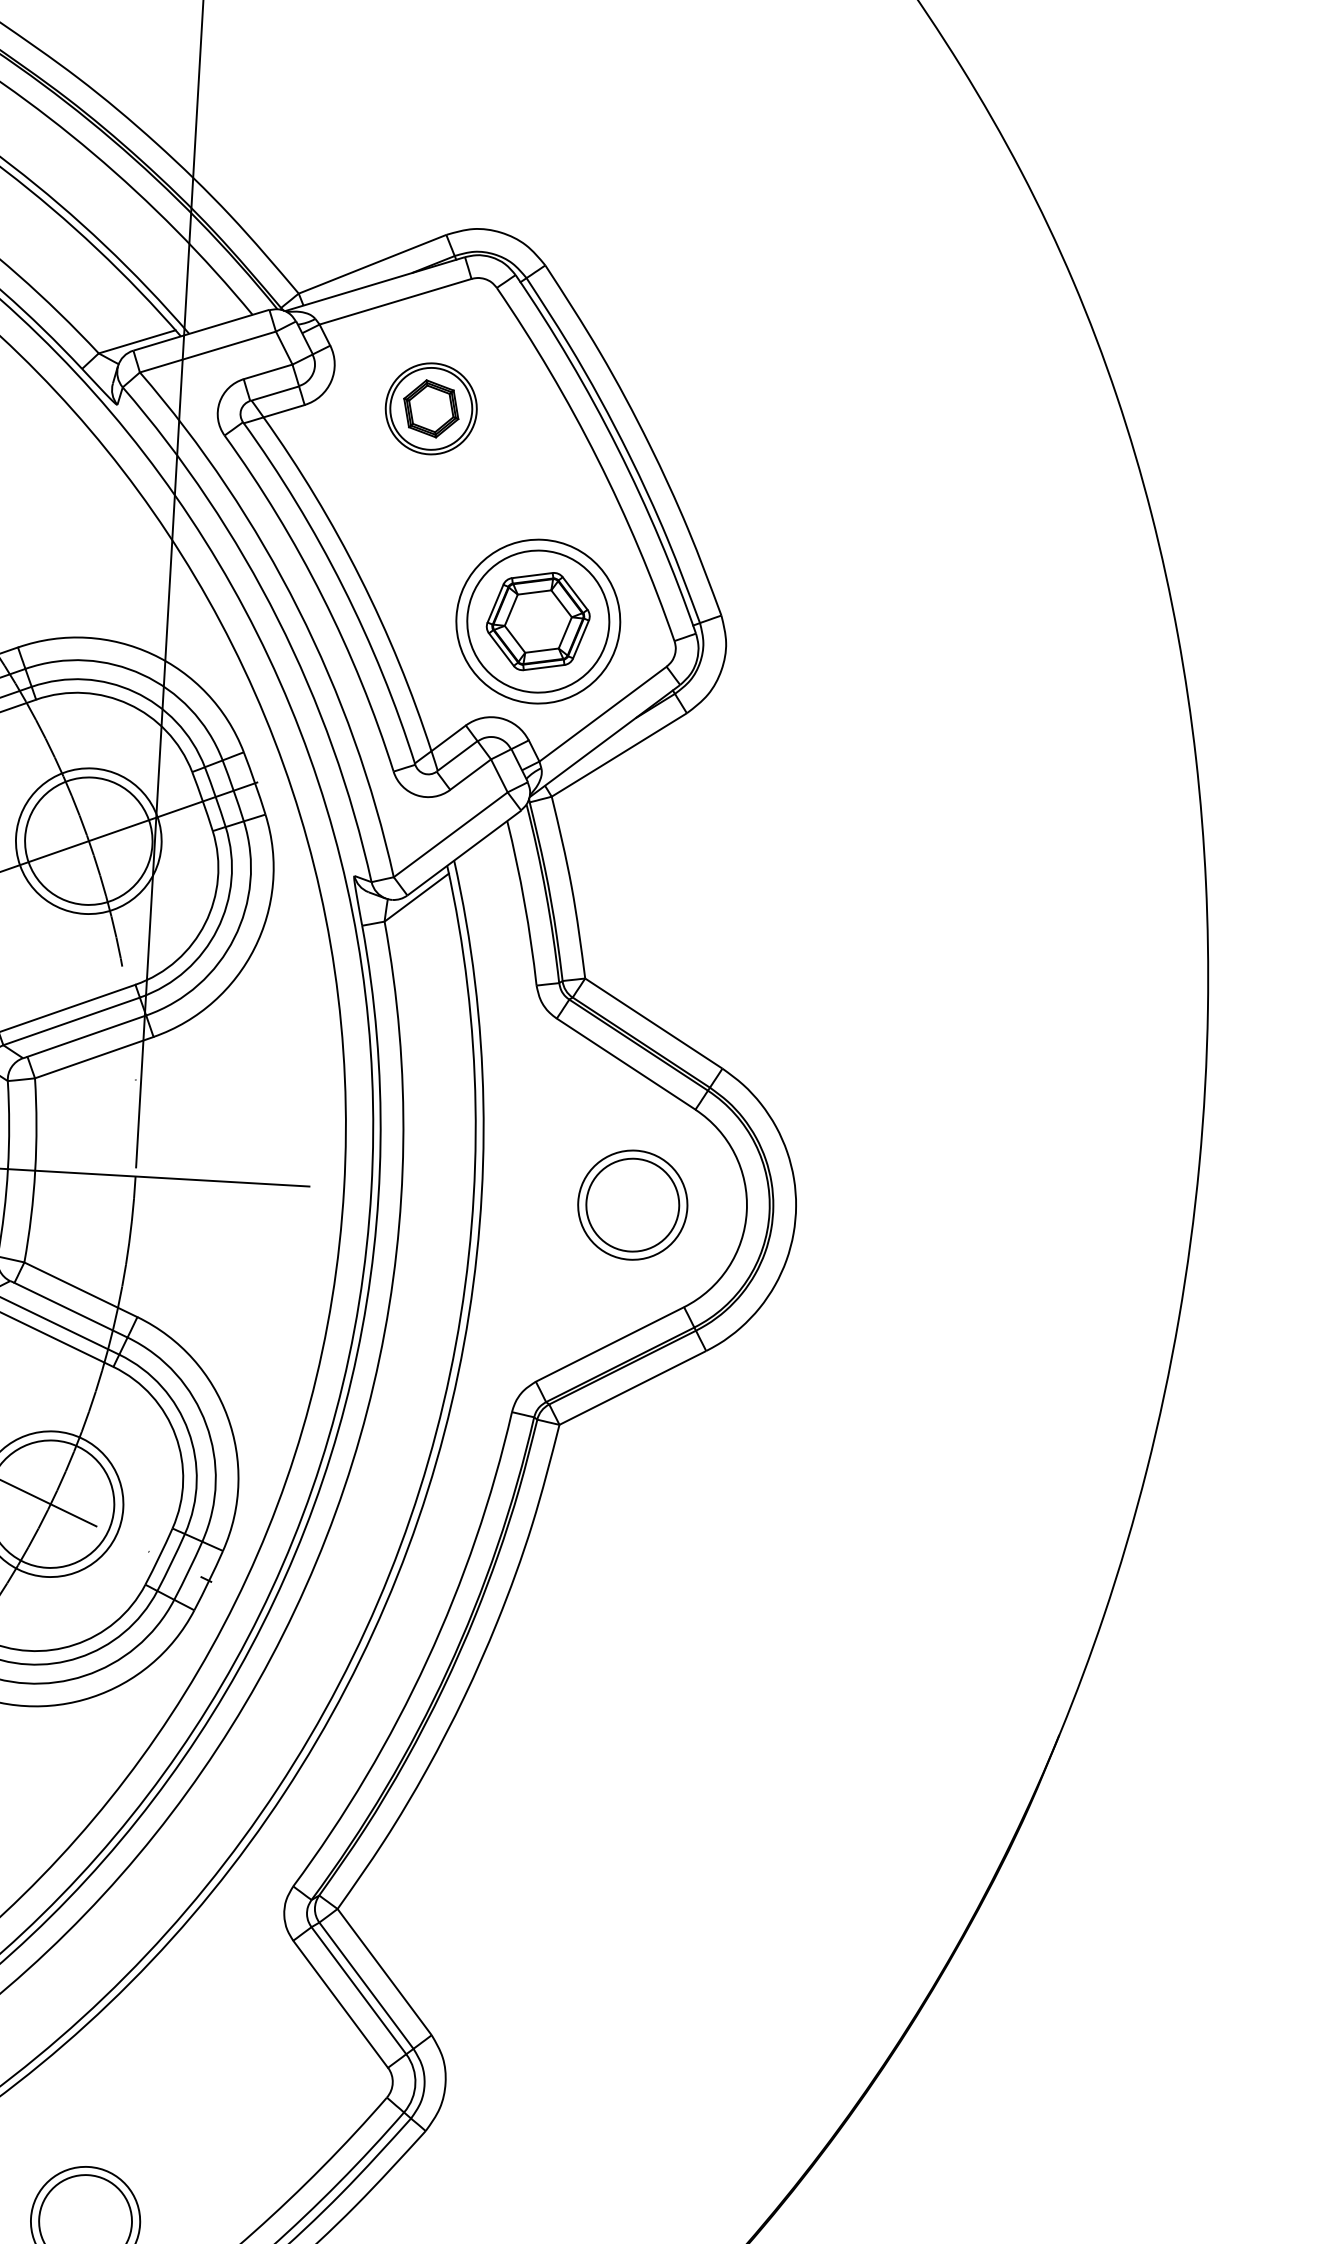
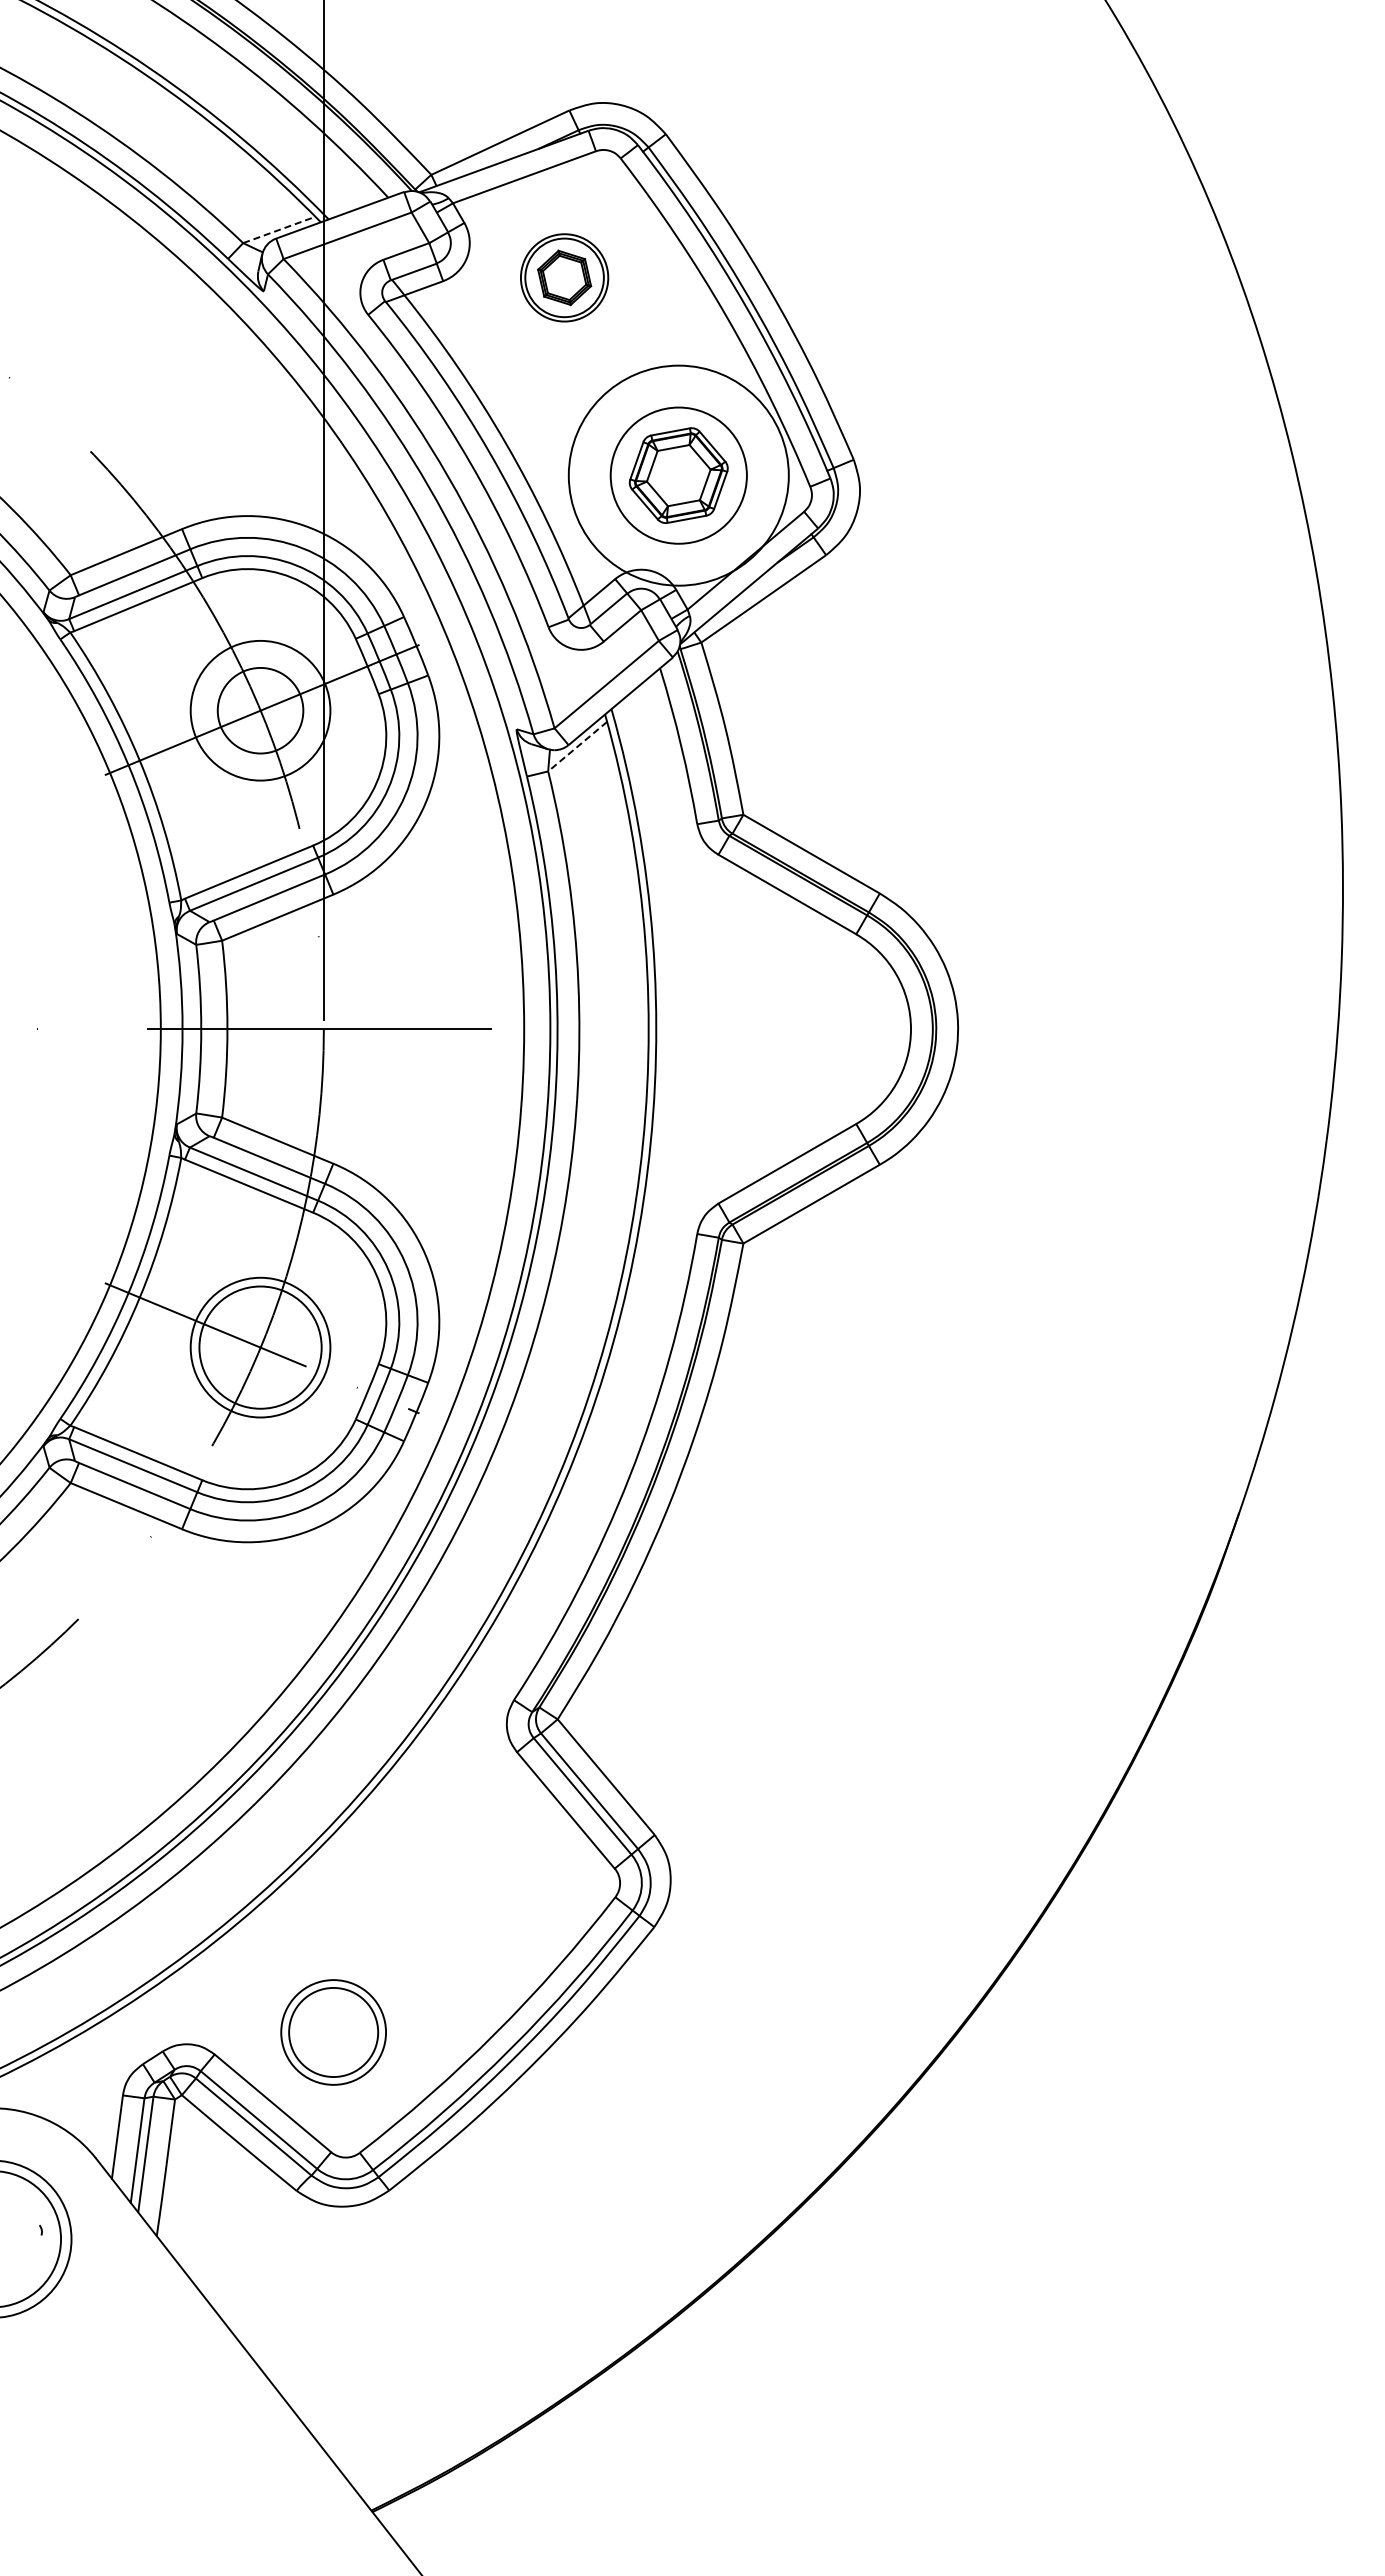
line: (137, 341) -> (279, 229), solid -> dashed
circle: (537, 621) -> (678, 475), size x1.4
circle: (88, 840) -> (260, 710), size x0.7
line: (416, 897) -> (577, 746), solid -> dashed
part: (632, 1204) -> (801, 1028), removed

